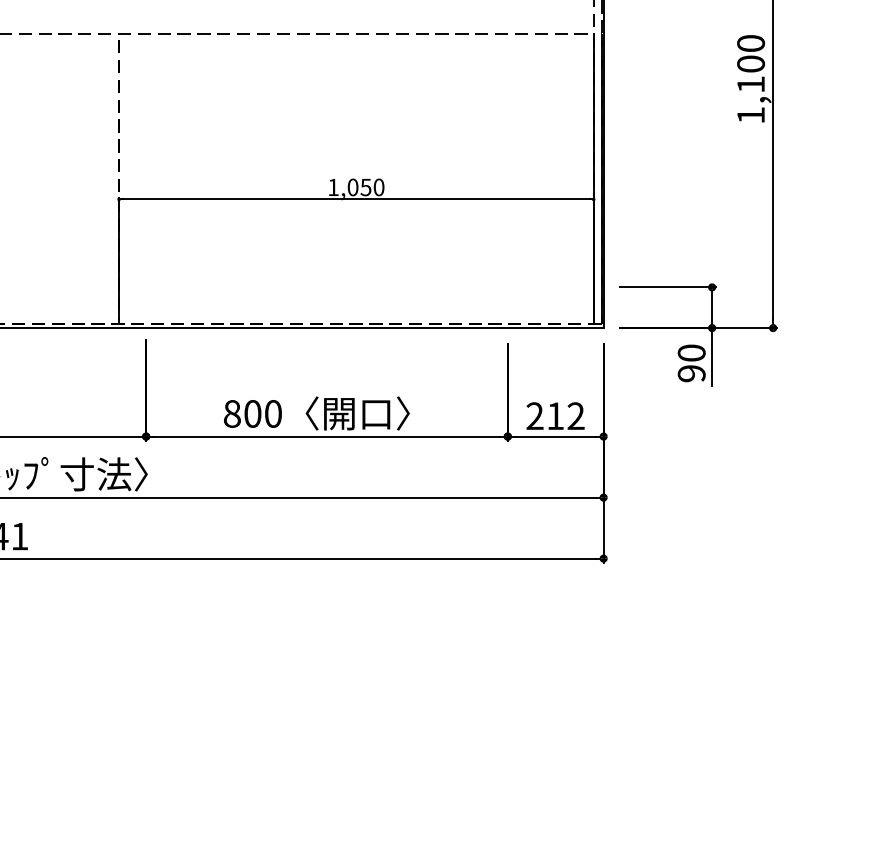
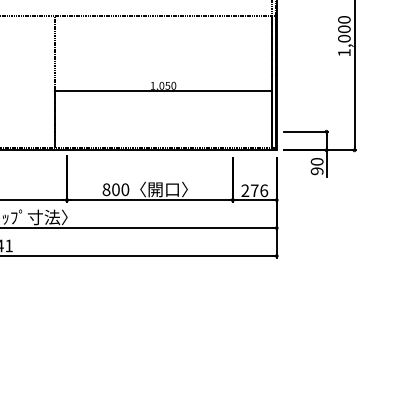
text: (751, 84) -> (344, 38), 1,100 -> 1,000
text: (565, 415) -> (259, 190), 212 -> 276

